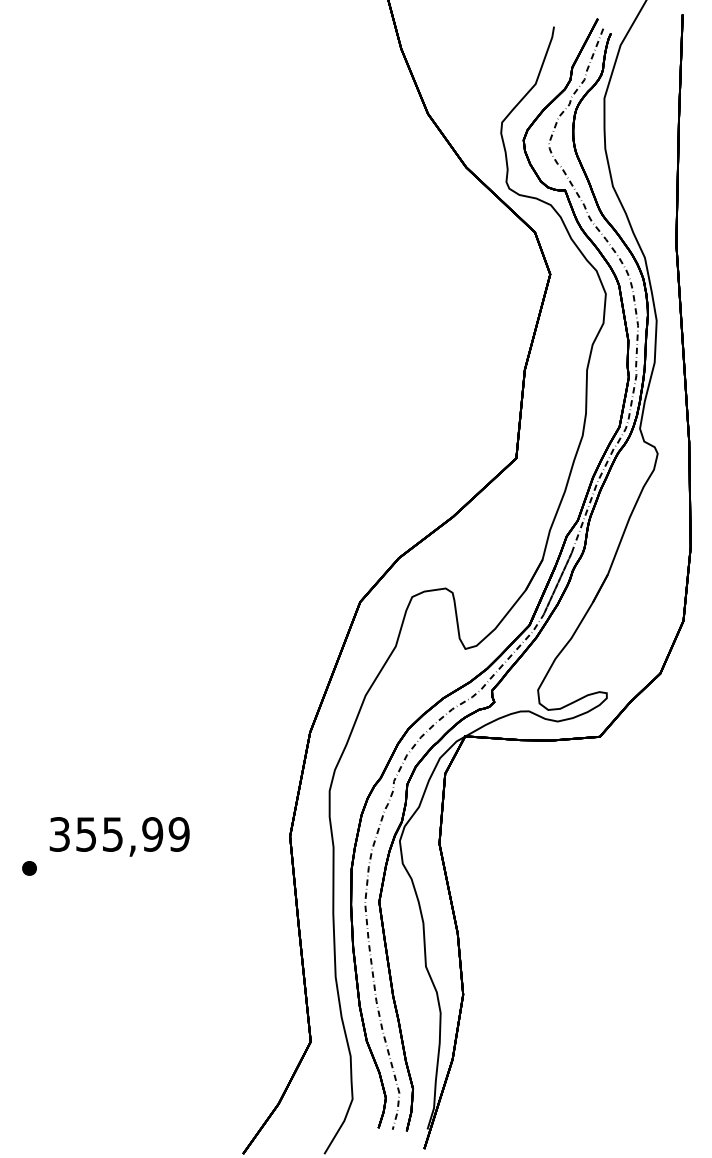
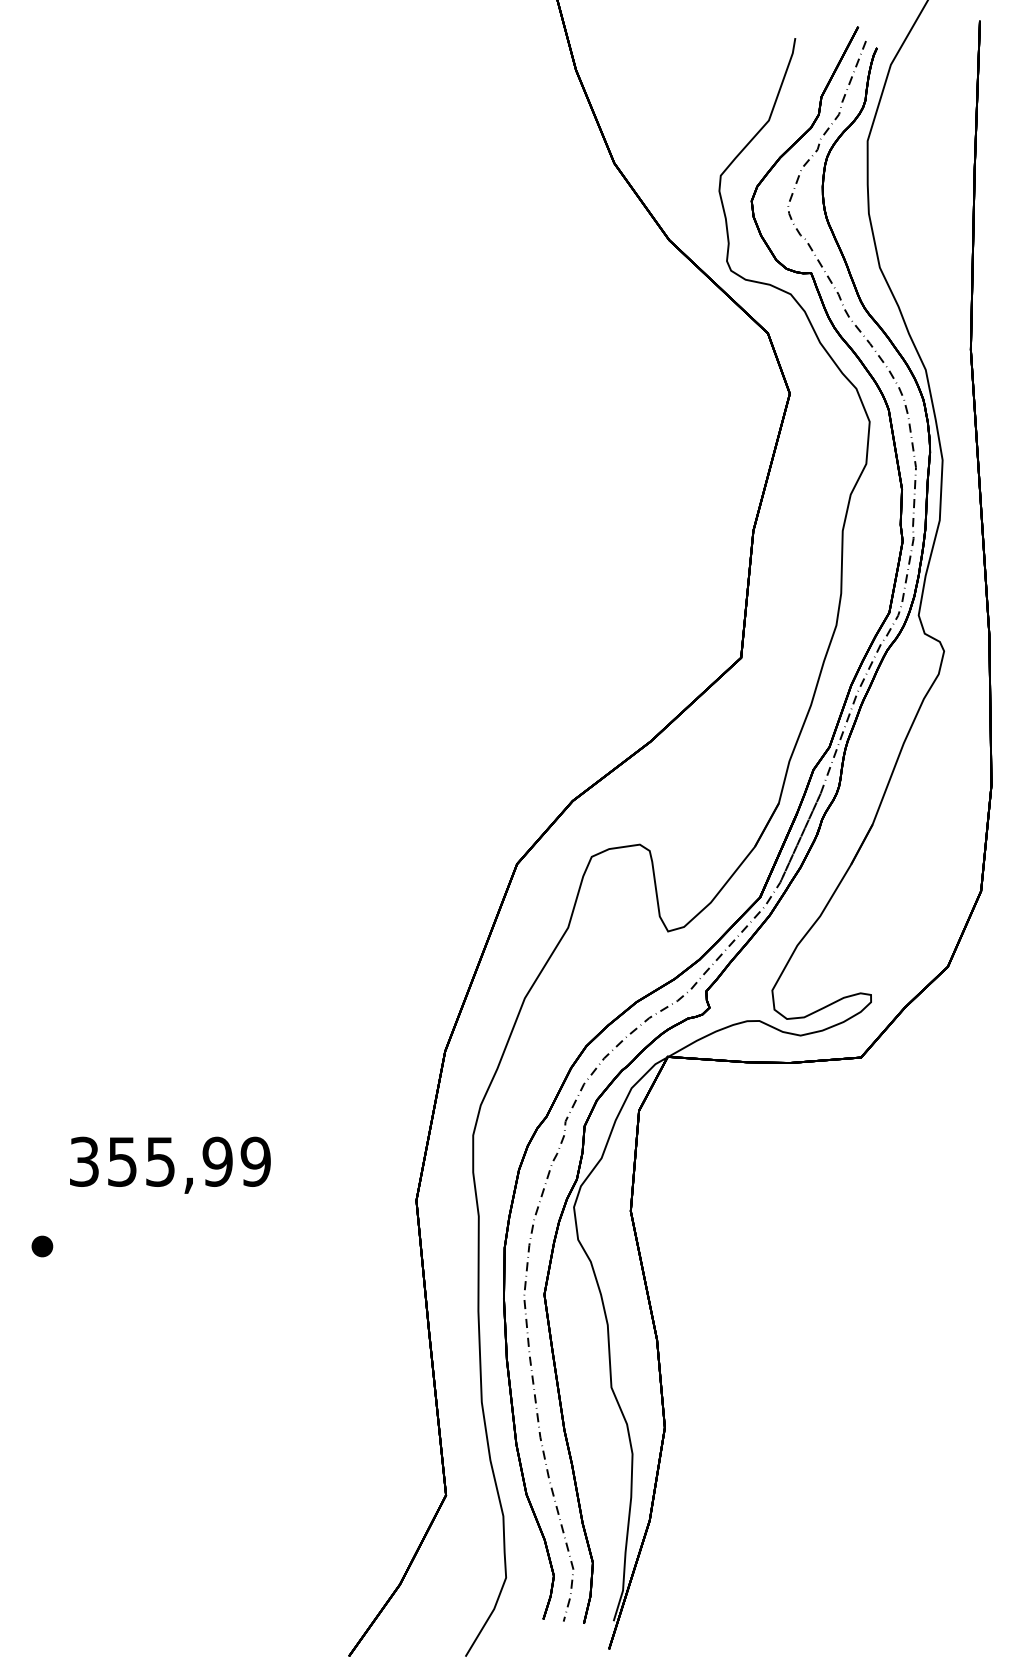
text: (119, 836) -> (170, 1164), moved

